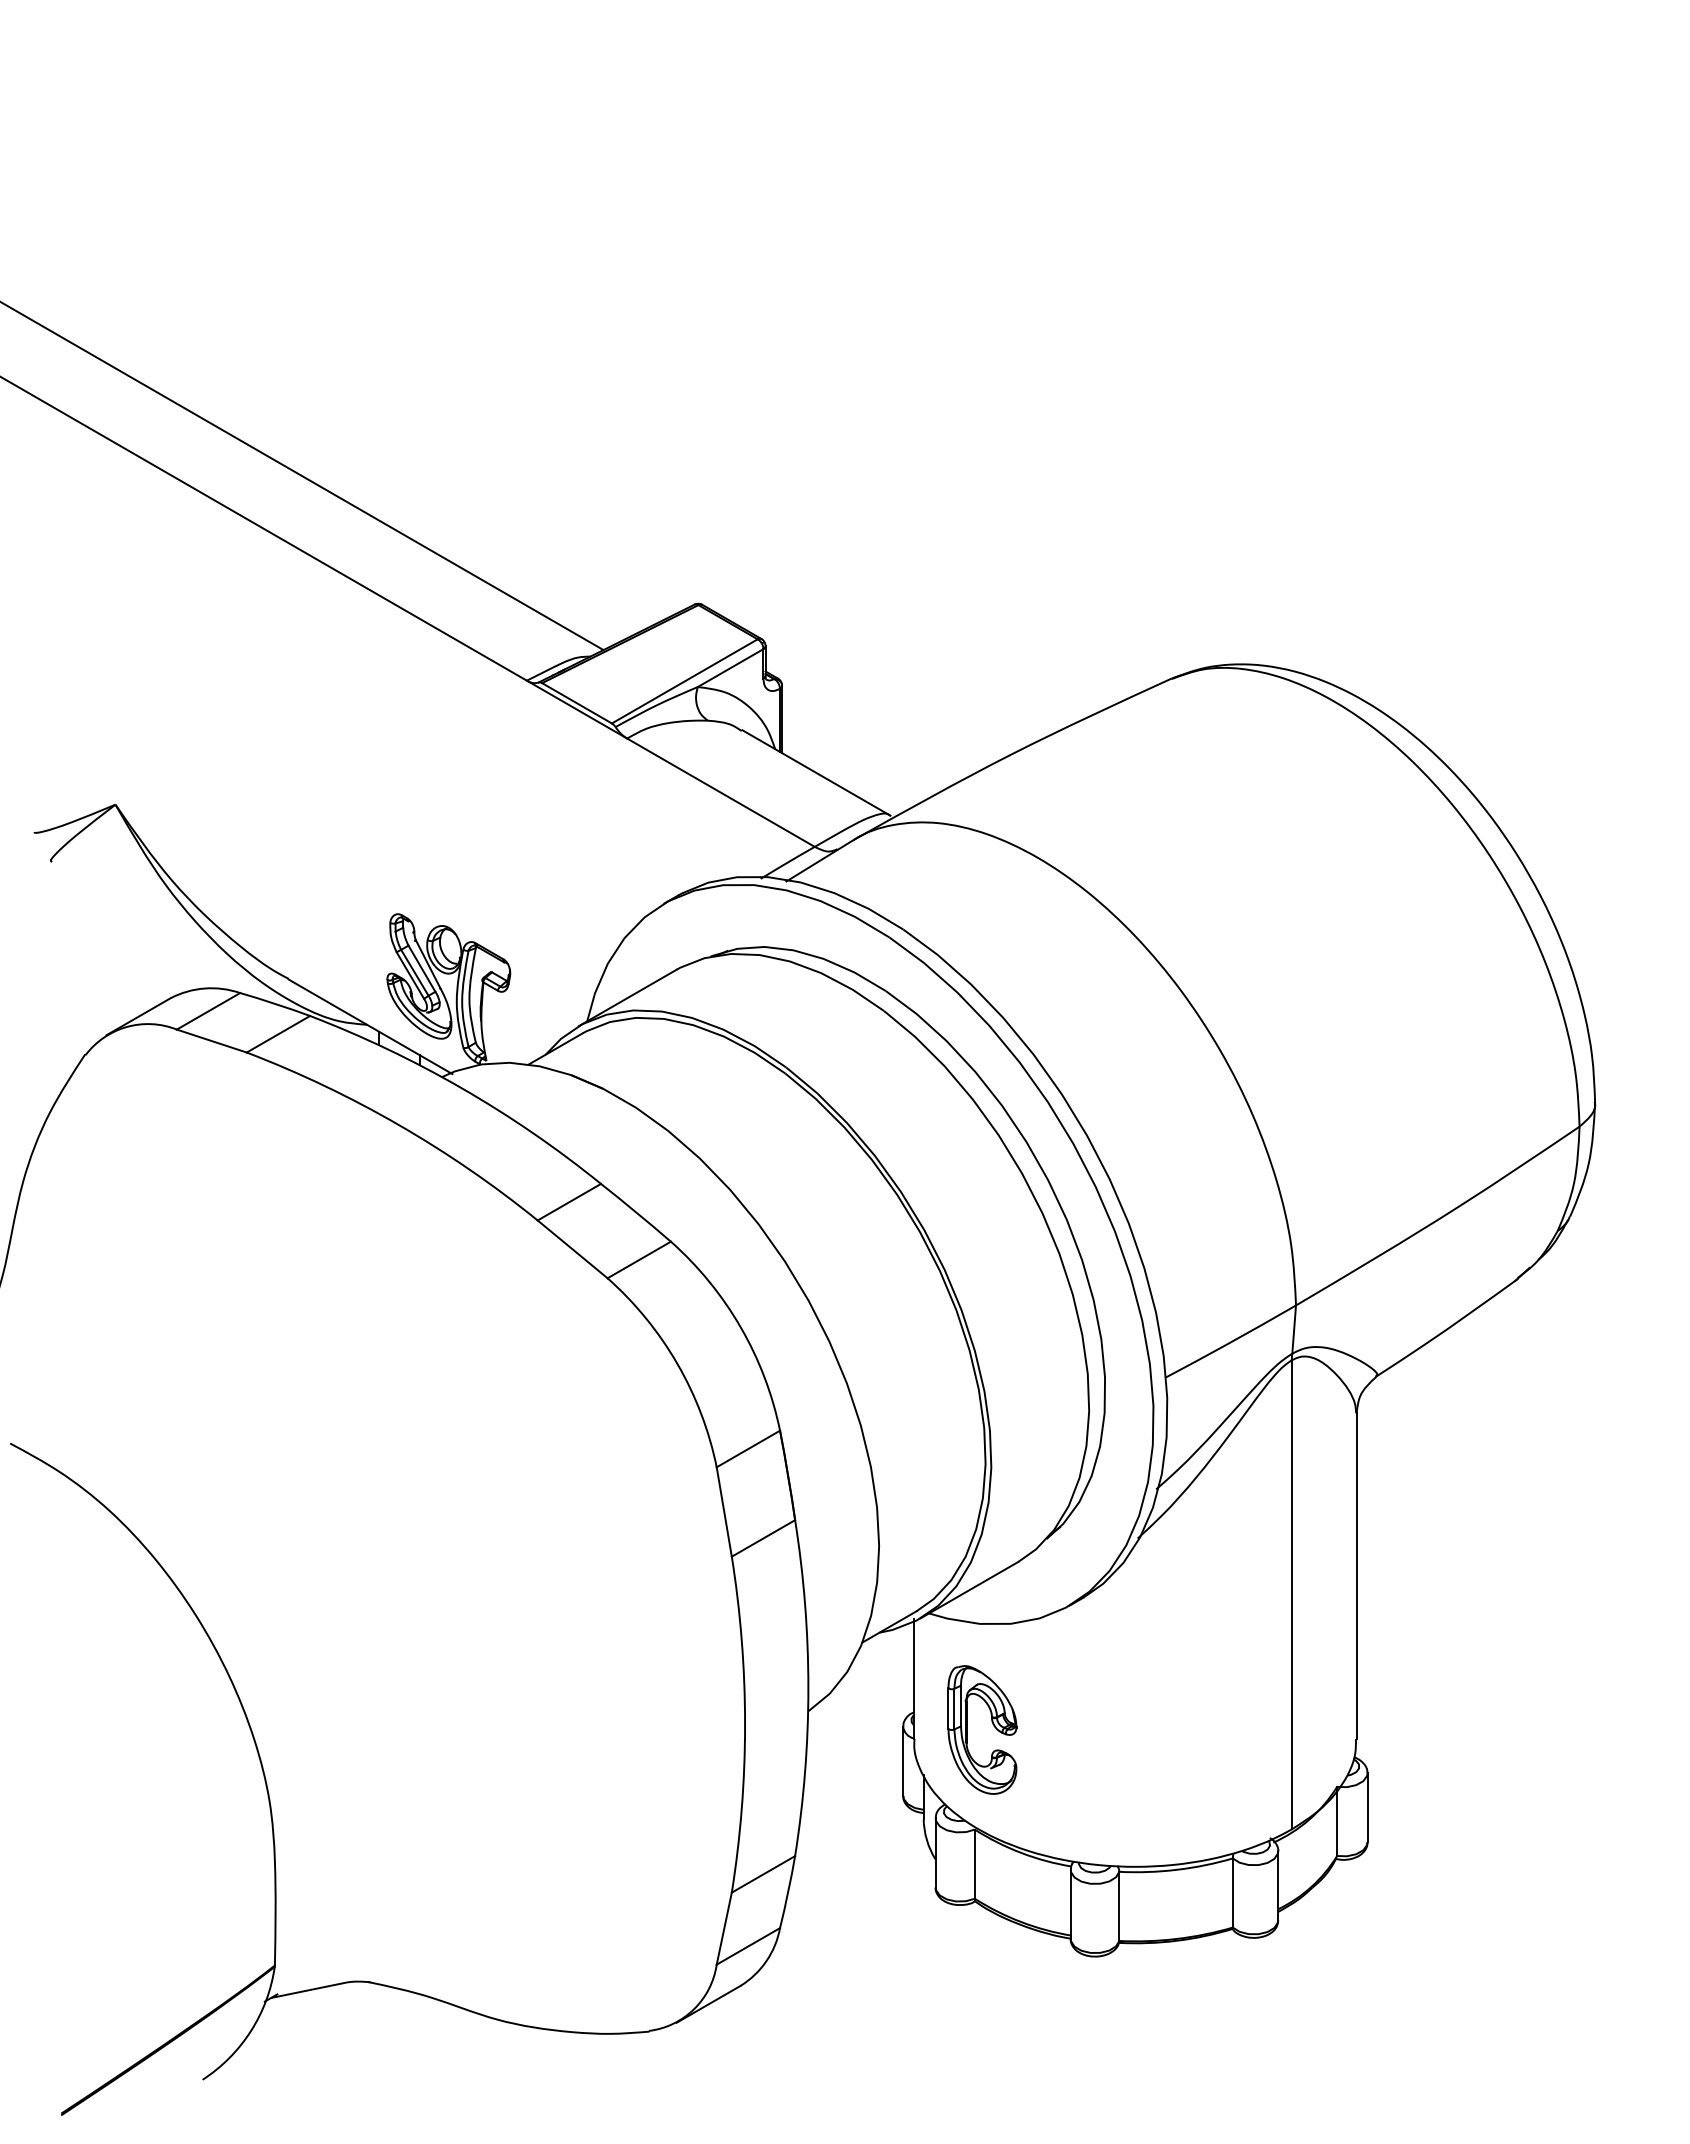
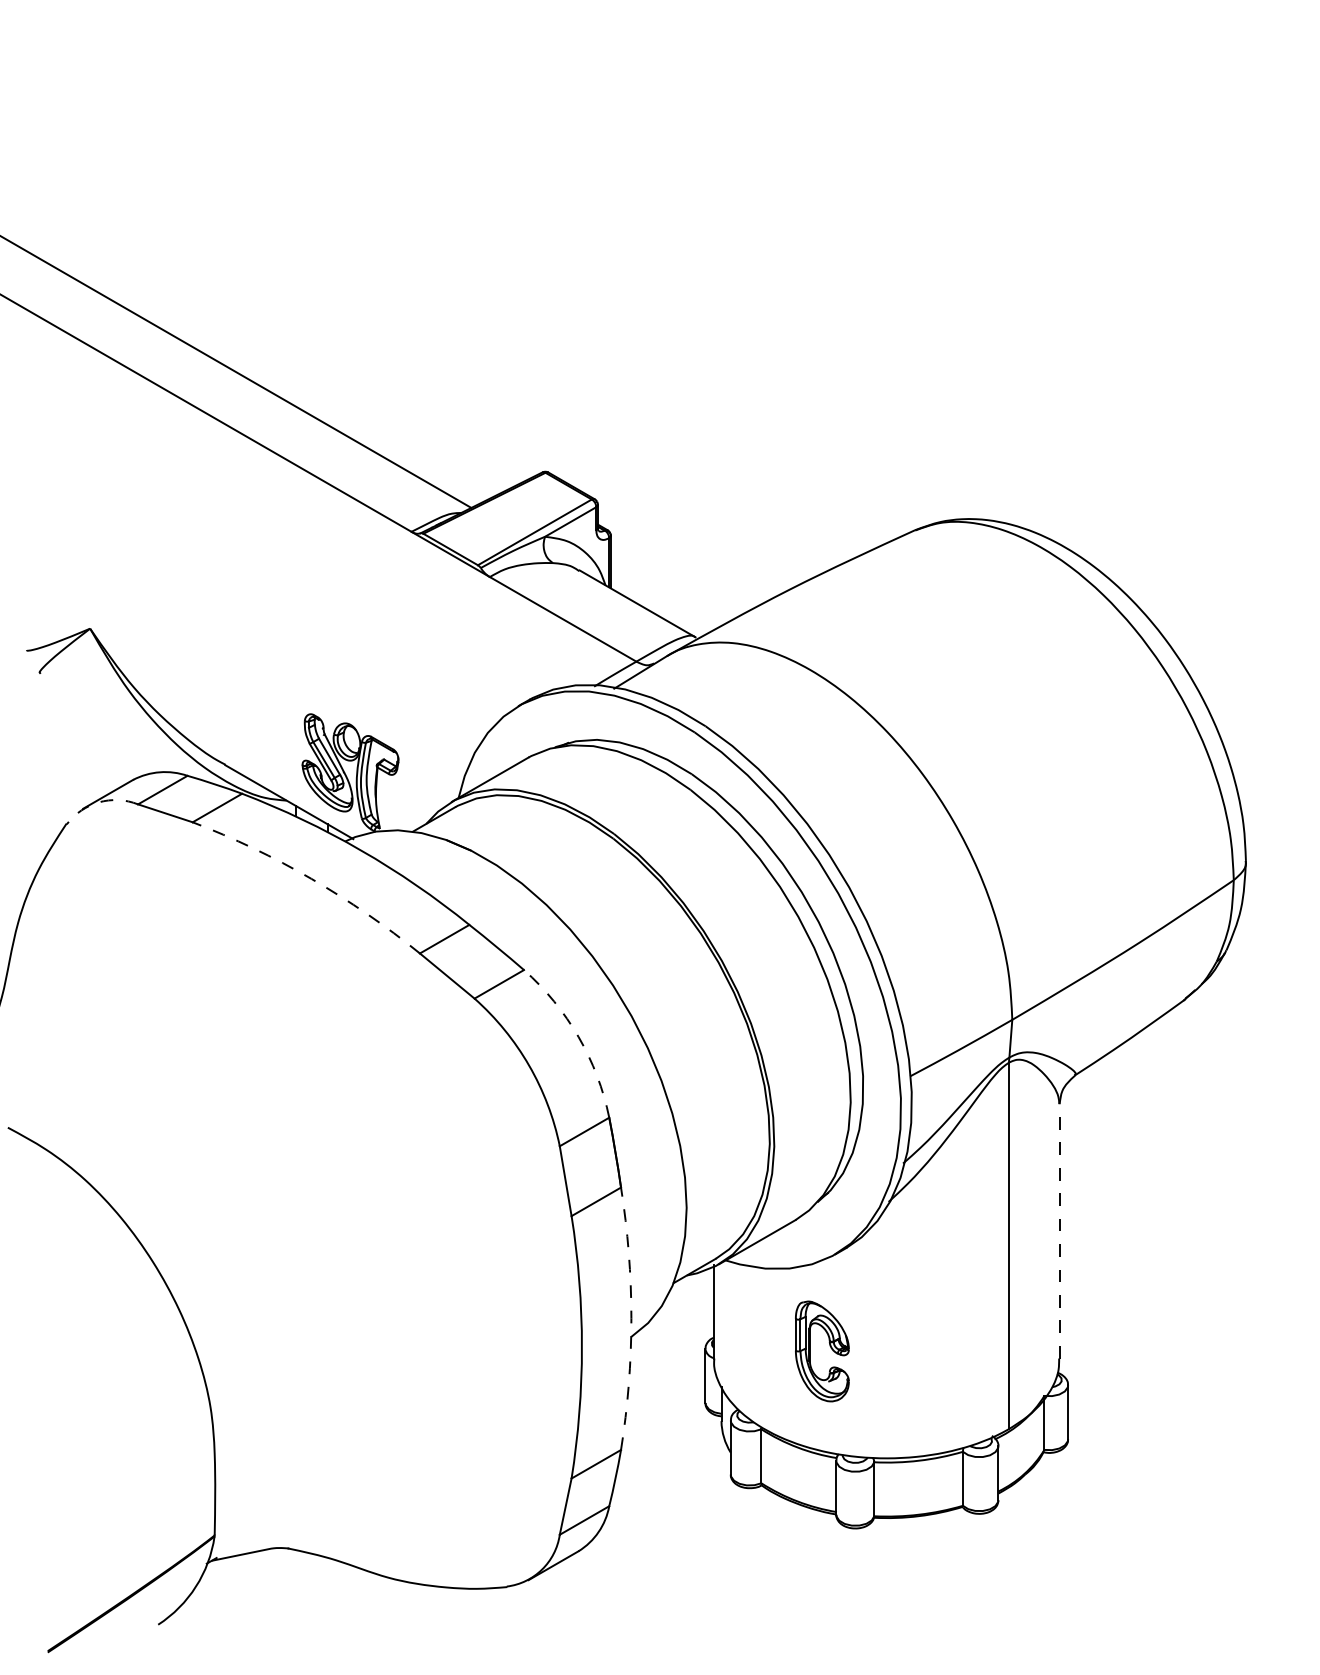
arc: (127, 1027) -> (99, 802), solid -> dashed
arc: (398, 1124) -> (311, 878), solid -> dashed
arc: (740, 1326) -> (578, 1036), solid -> dashed
line: (1356, 1575) -> (1059, 1230), solid -> dashed
arc: (808, 1687) -> (631, 1318), solid -> dashed
part: (992, 1726) -> (830, 1348), moved

